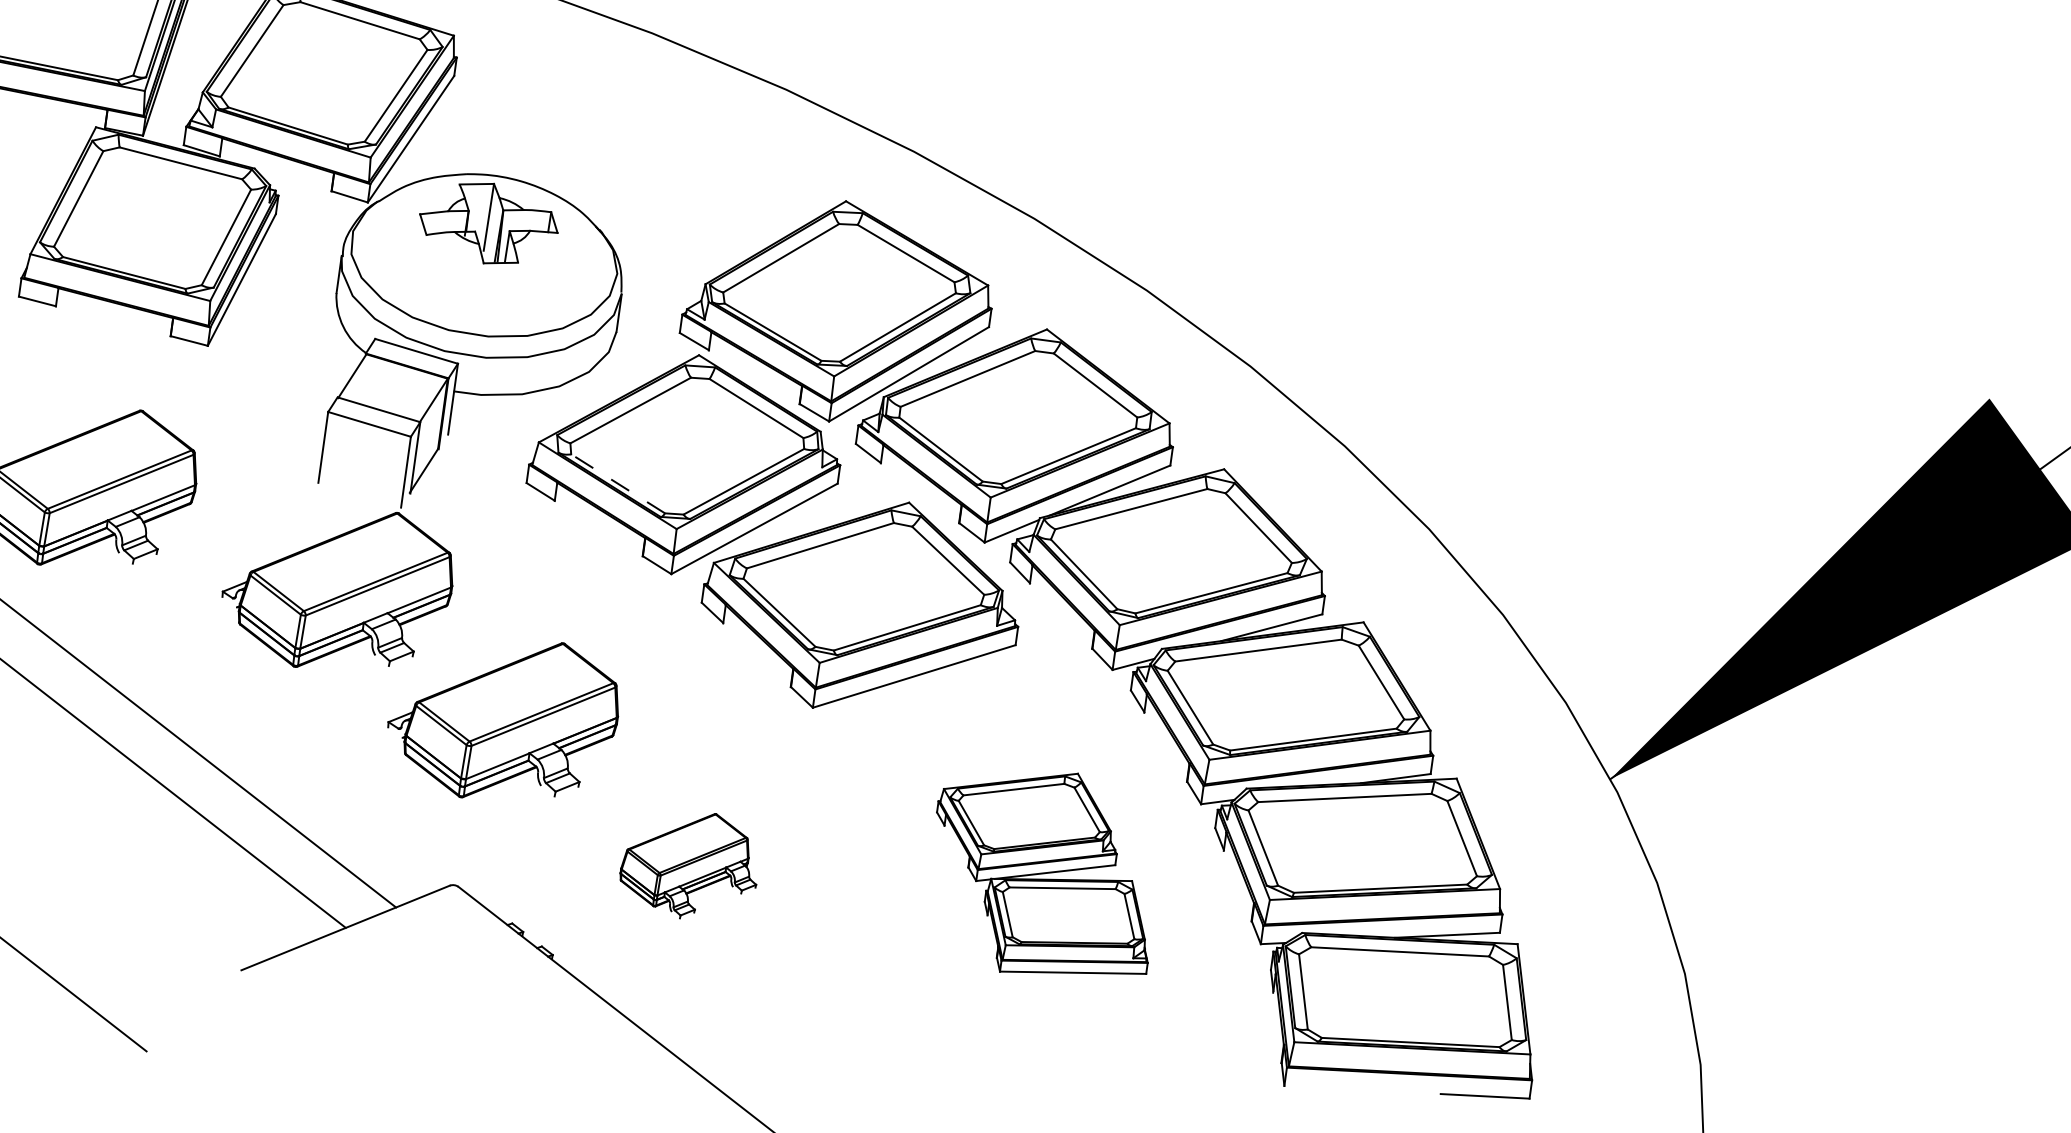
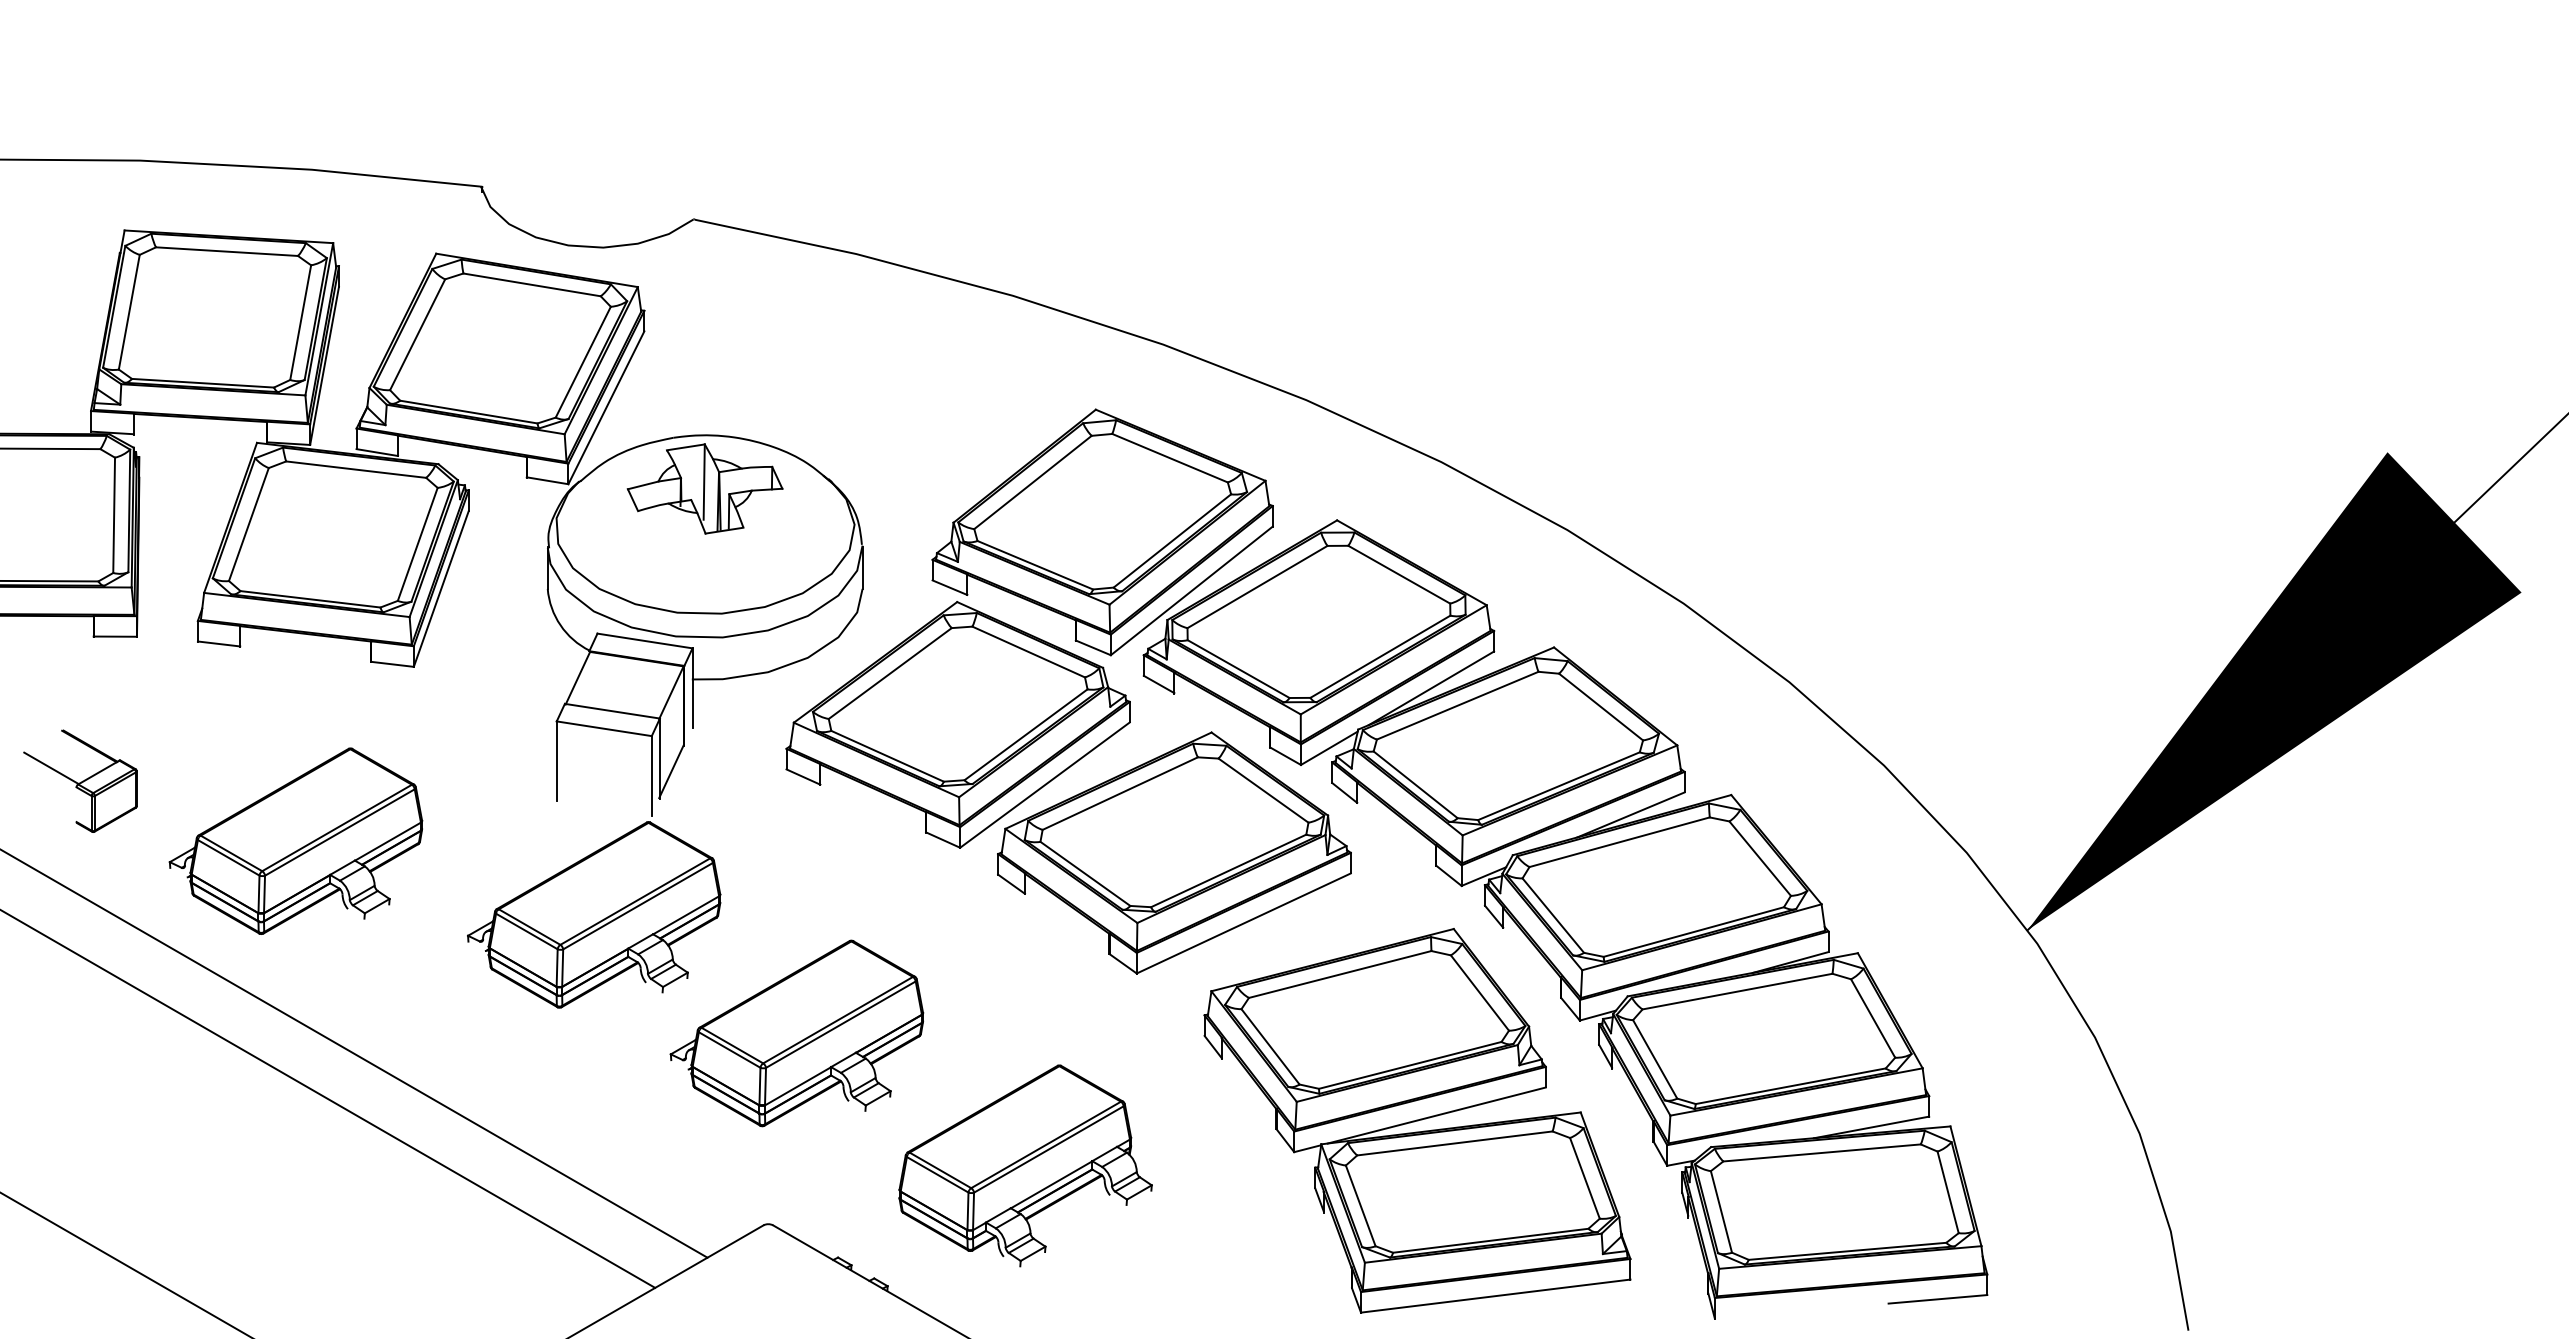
line: (618, 483) -> (887, 756), dashed -> solid
part: (690, 864) -> (1025, 1165), size x1.67
part: (1044, 873) -> (1417, 1120), size x1.67

